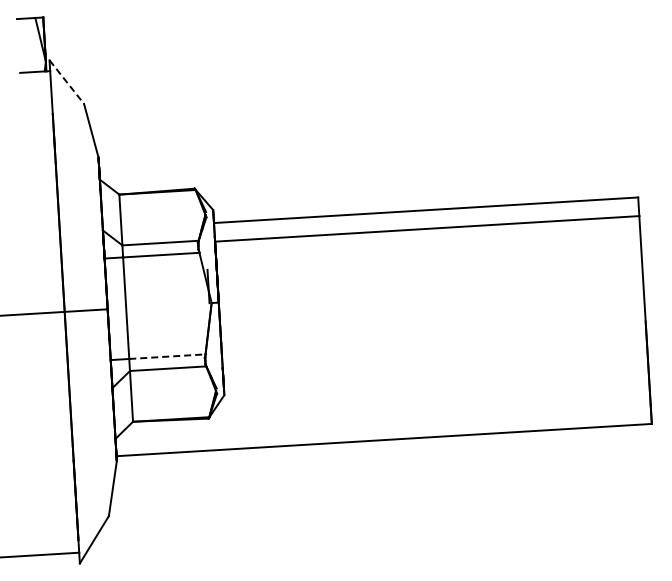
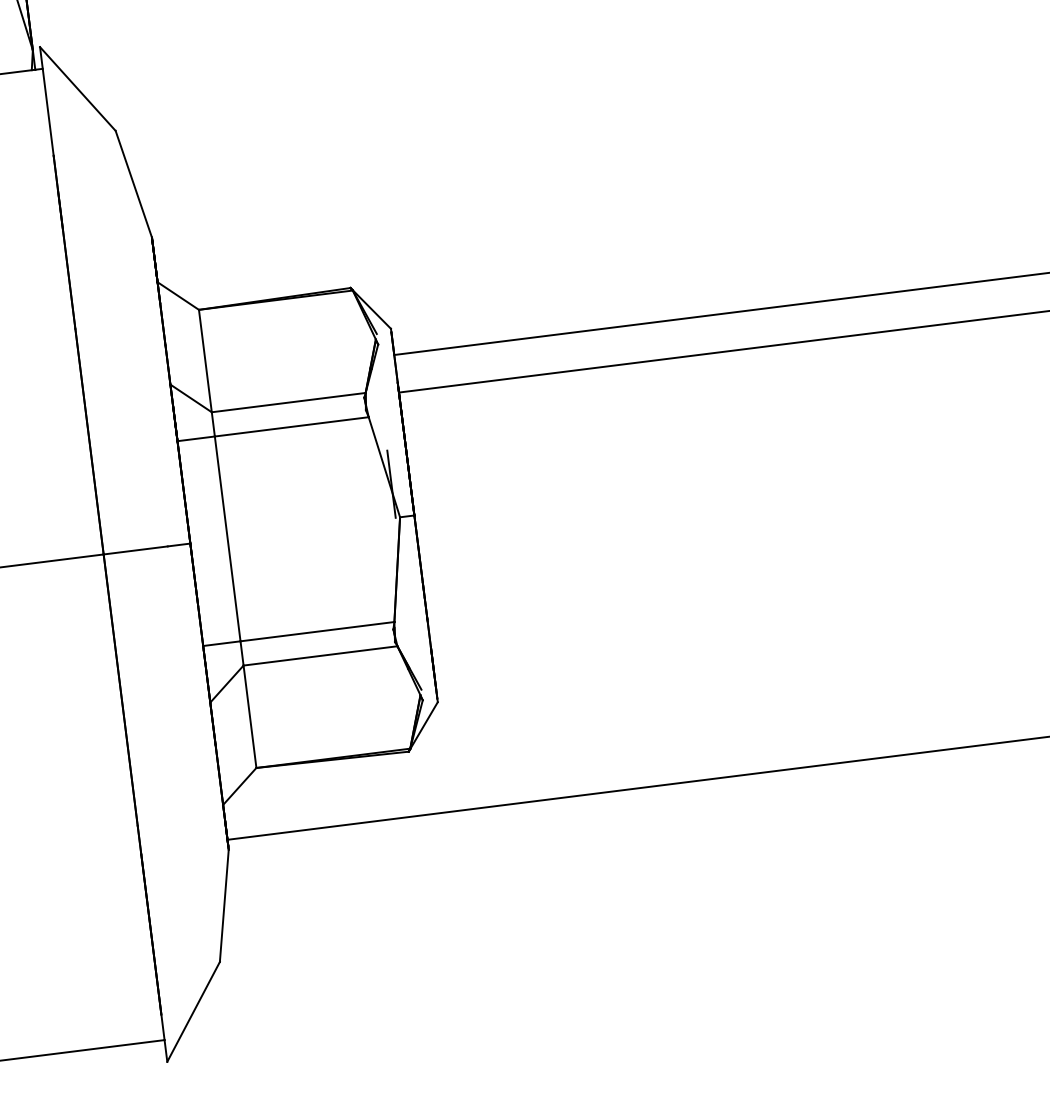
line: (66, 82) -> (77, 89), dashed -> solid
line: (167, 356) -> (317, 631), dashed -> solid

